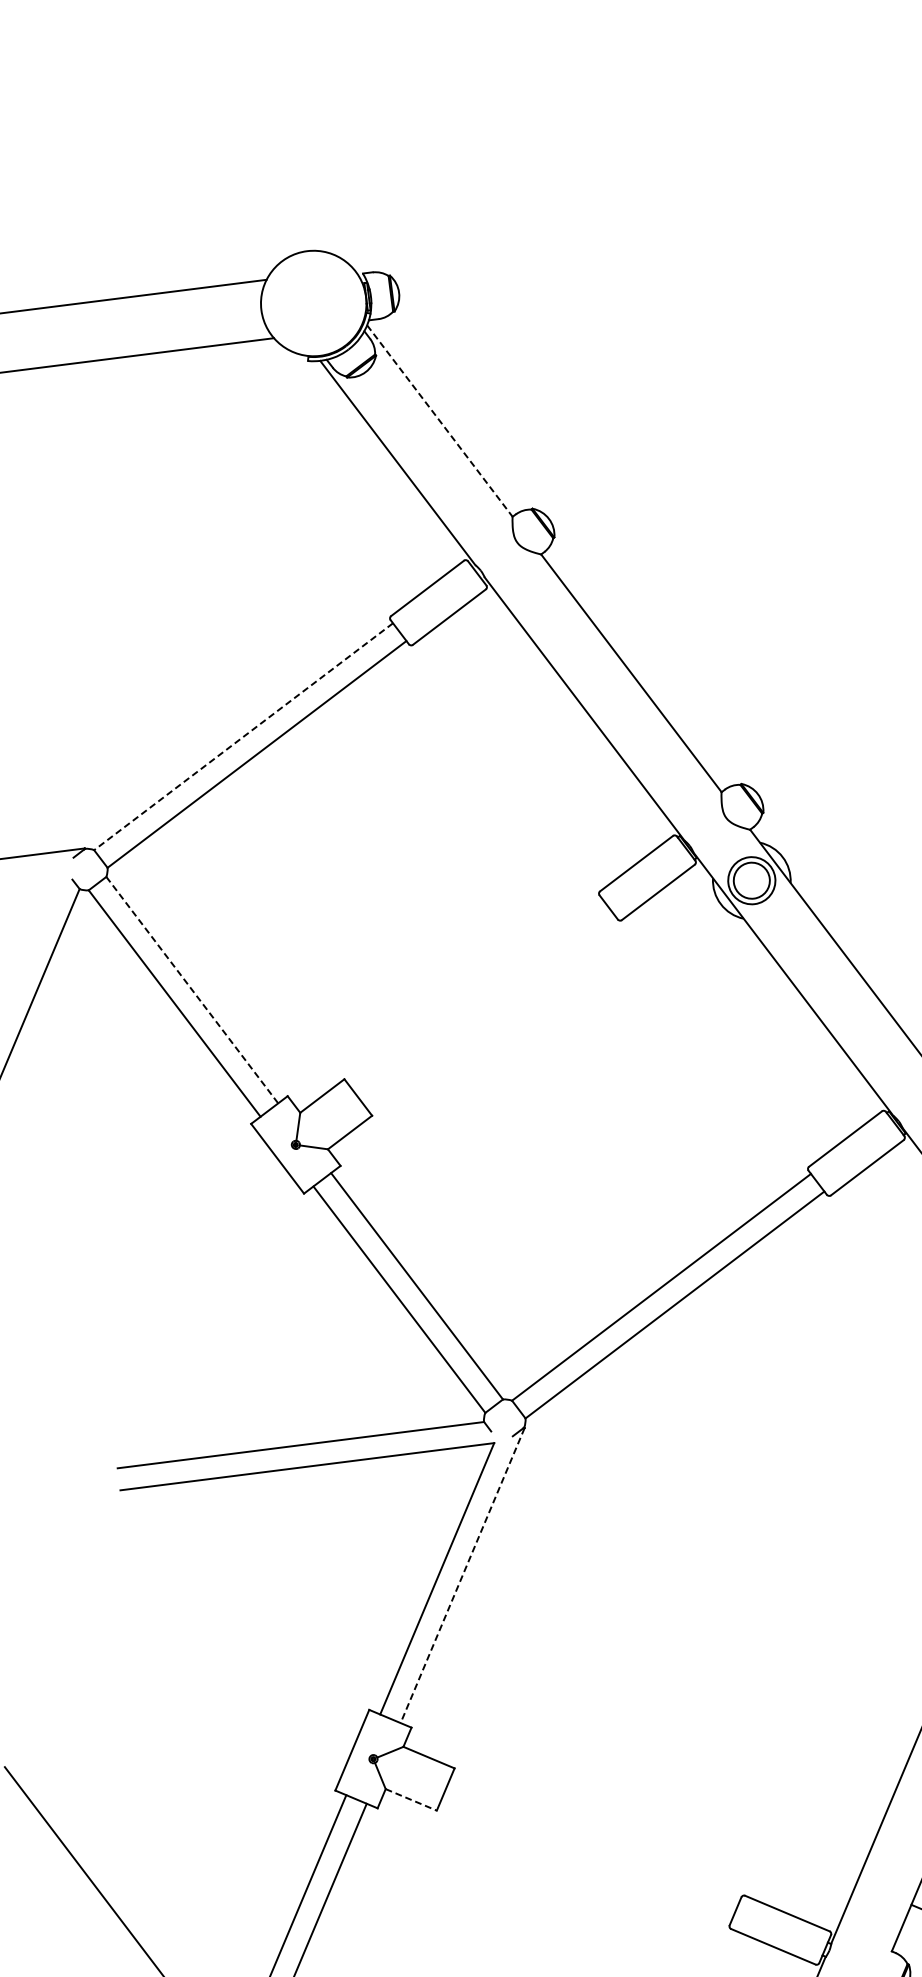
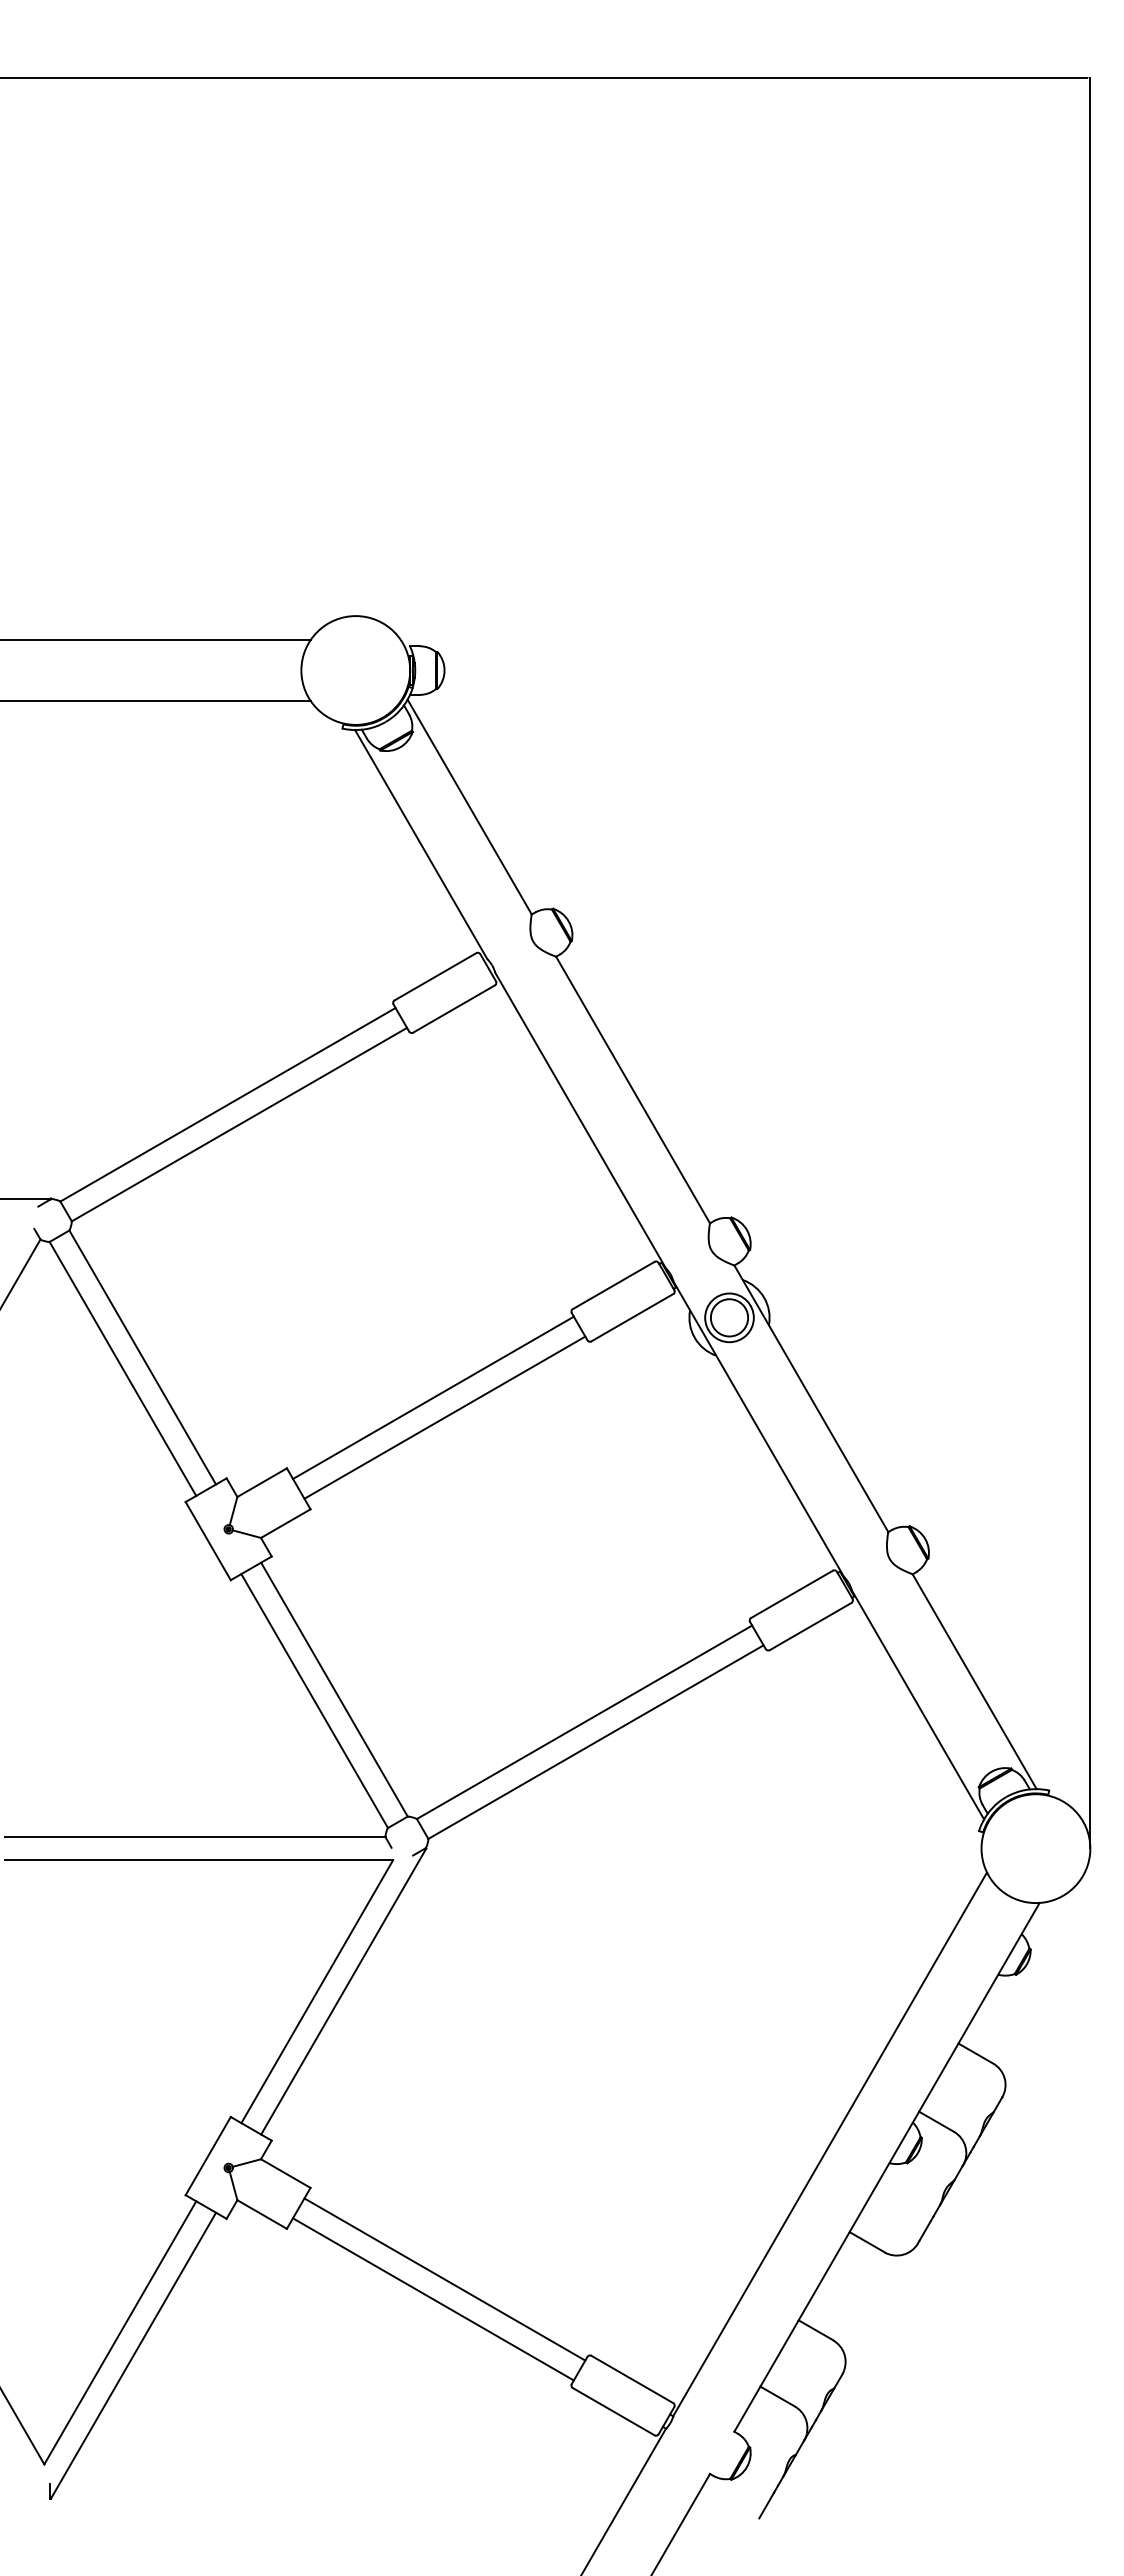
line: (439, 421) -> (469, 807), dashed -> solid
line: (243, 736) -> (227, 1104), dashed -> solid
line: (192, 990) -> (142, 1357), dashed -> solid
line: (476, 993) -> (433, 1397), added
line: (489, 1011) -> (444, 1417), added
line: (462, 1576) -> (343, 1992), dashed -> solid
line: (411, 1799) -> (262, 2214), dashed -> solid
line: (594, 1840) -> (444, 2279), added
line: (586, 1860) -> (433, 2299), added

